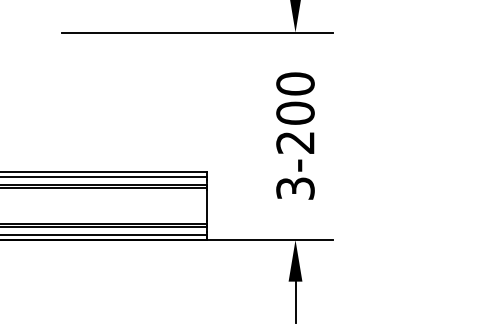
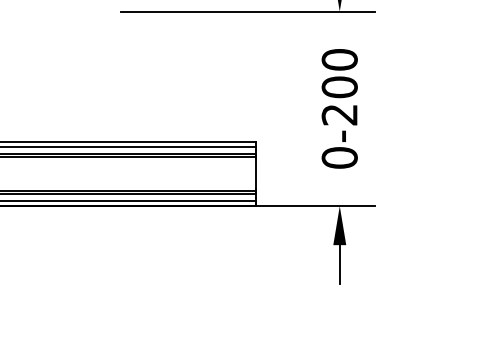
text: (295, 188) -> (339, 157), 3-200 -> 0-200

